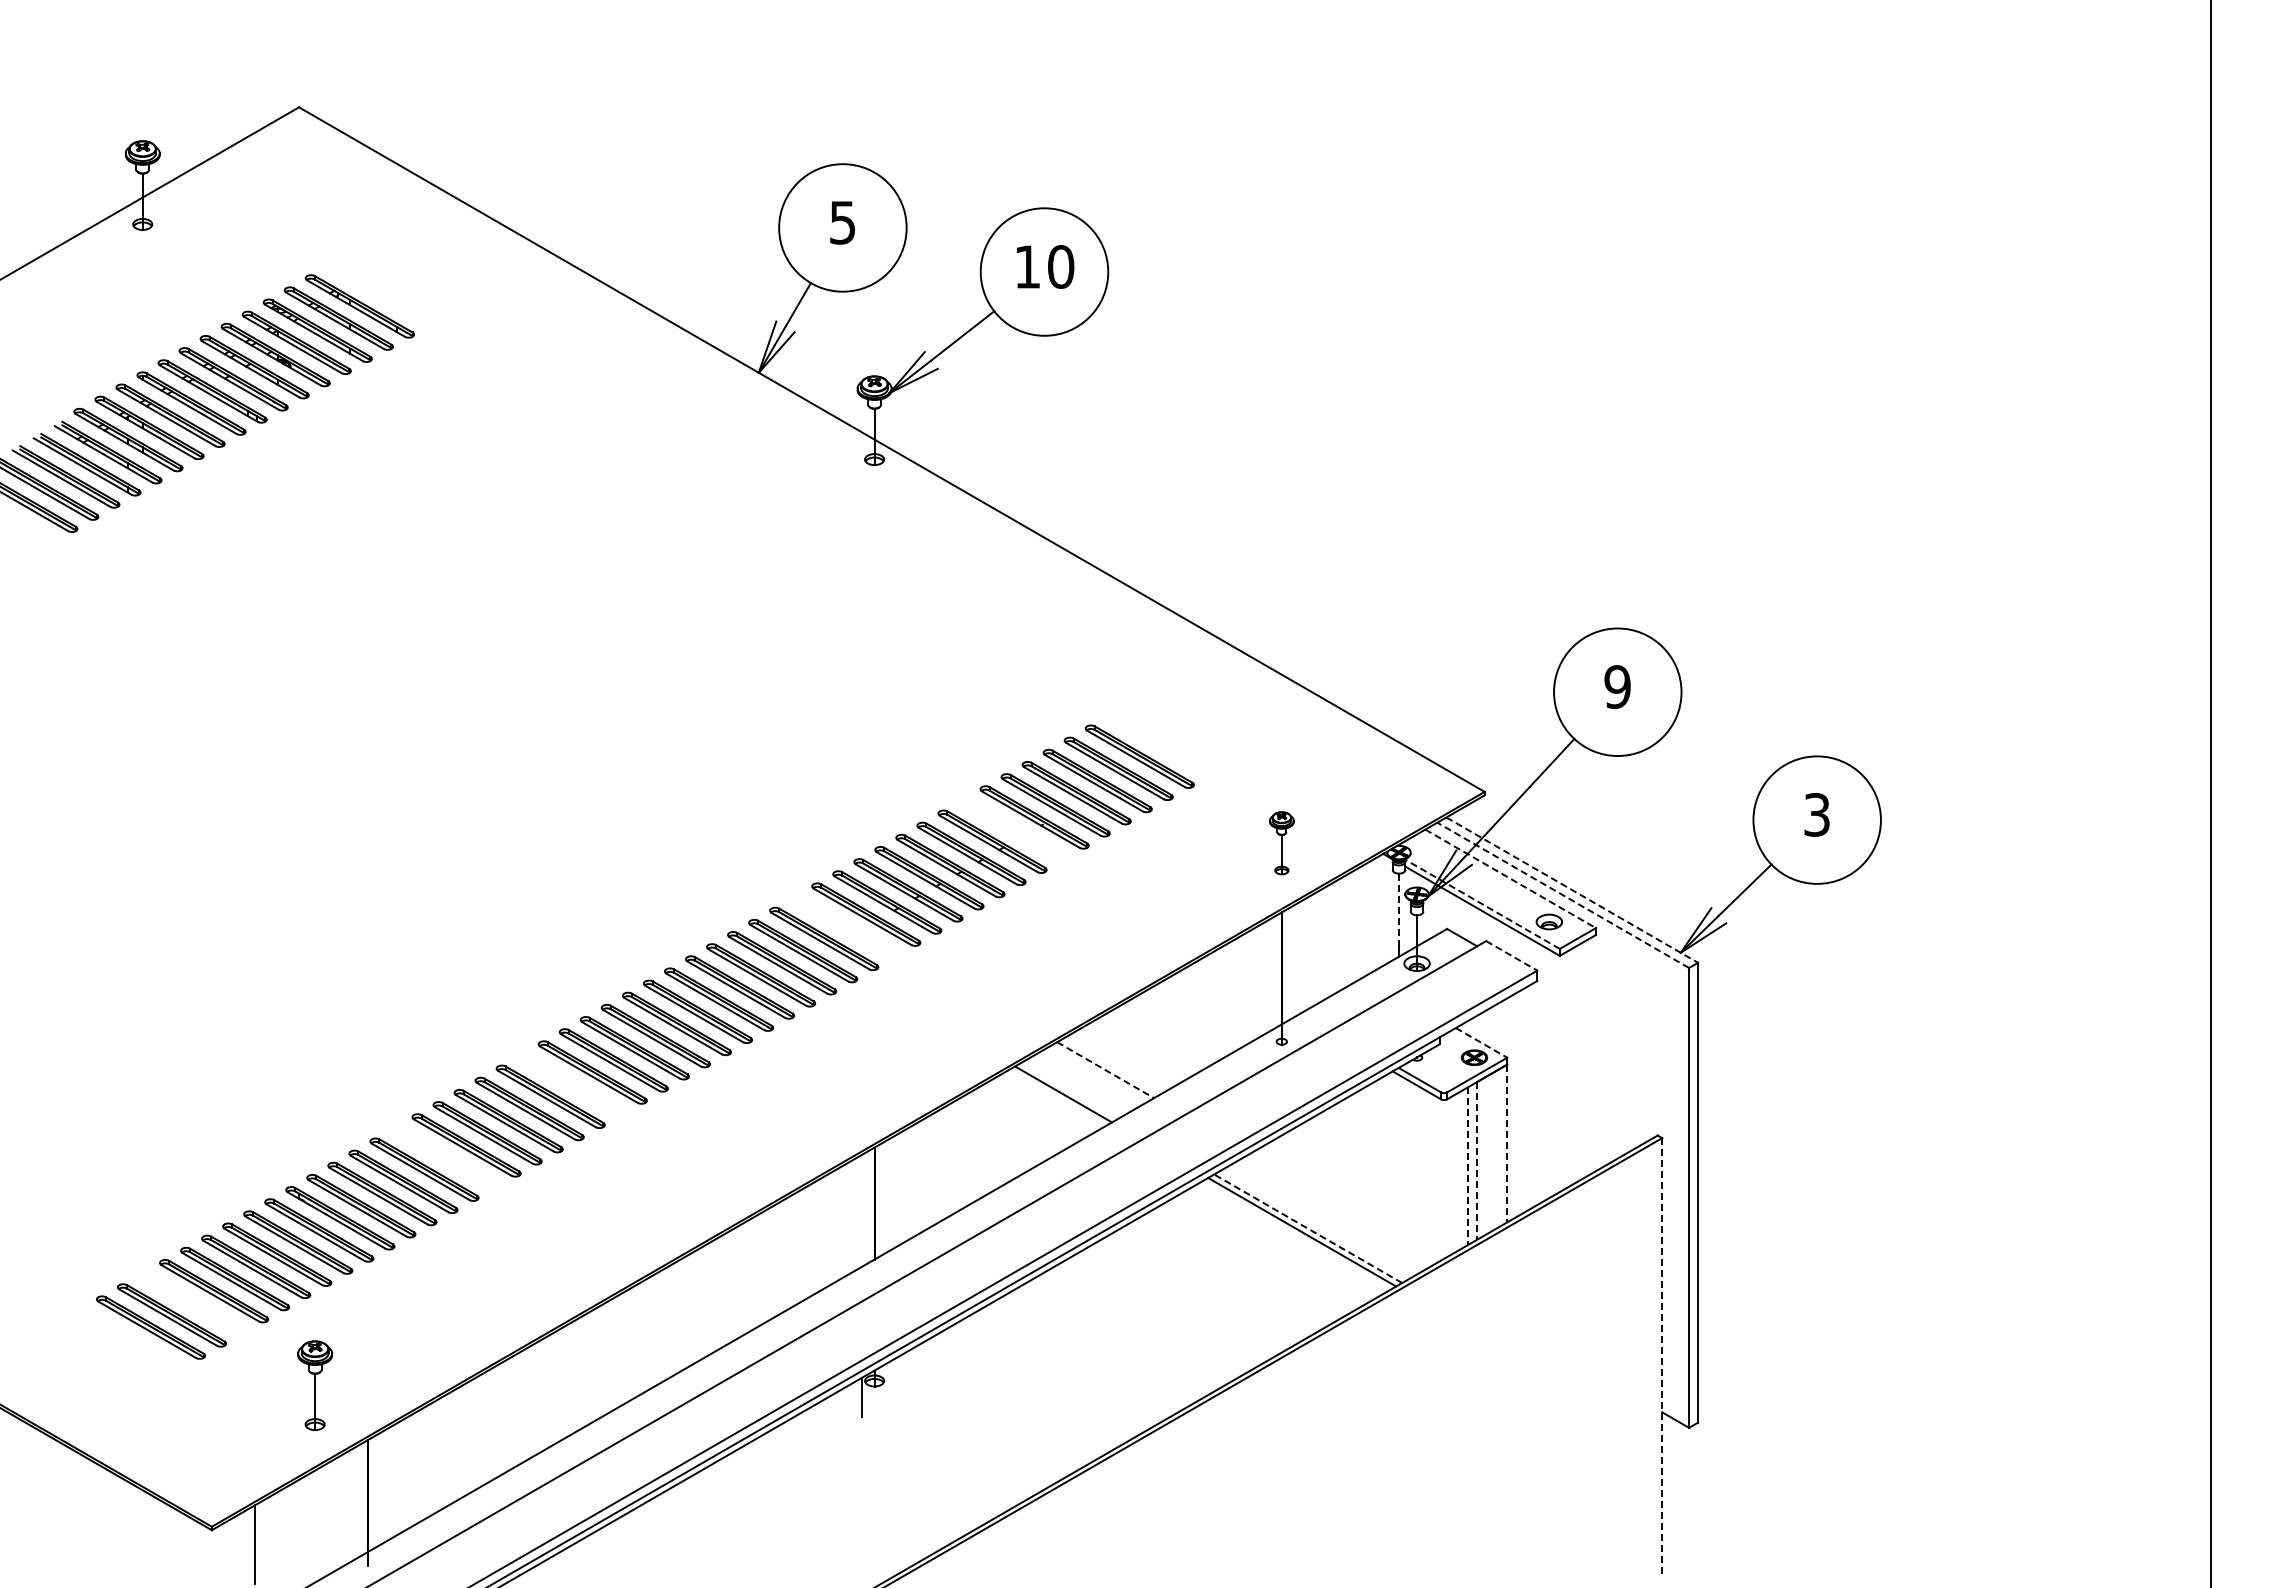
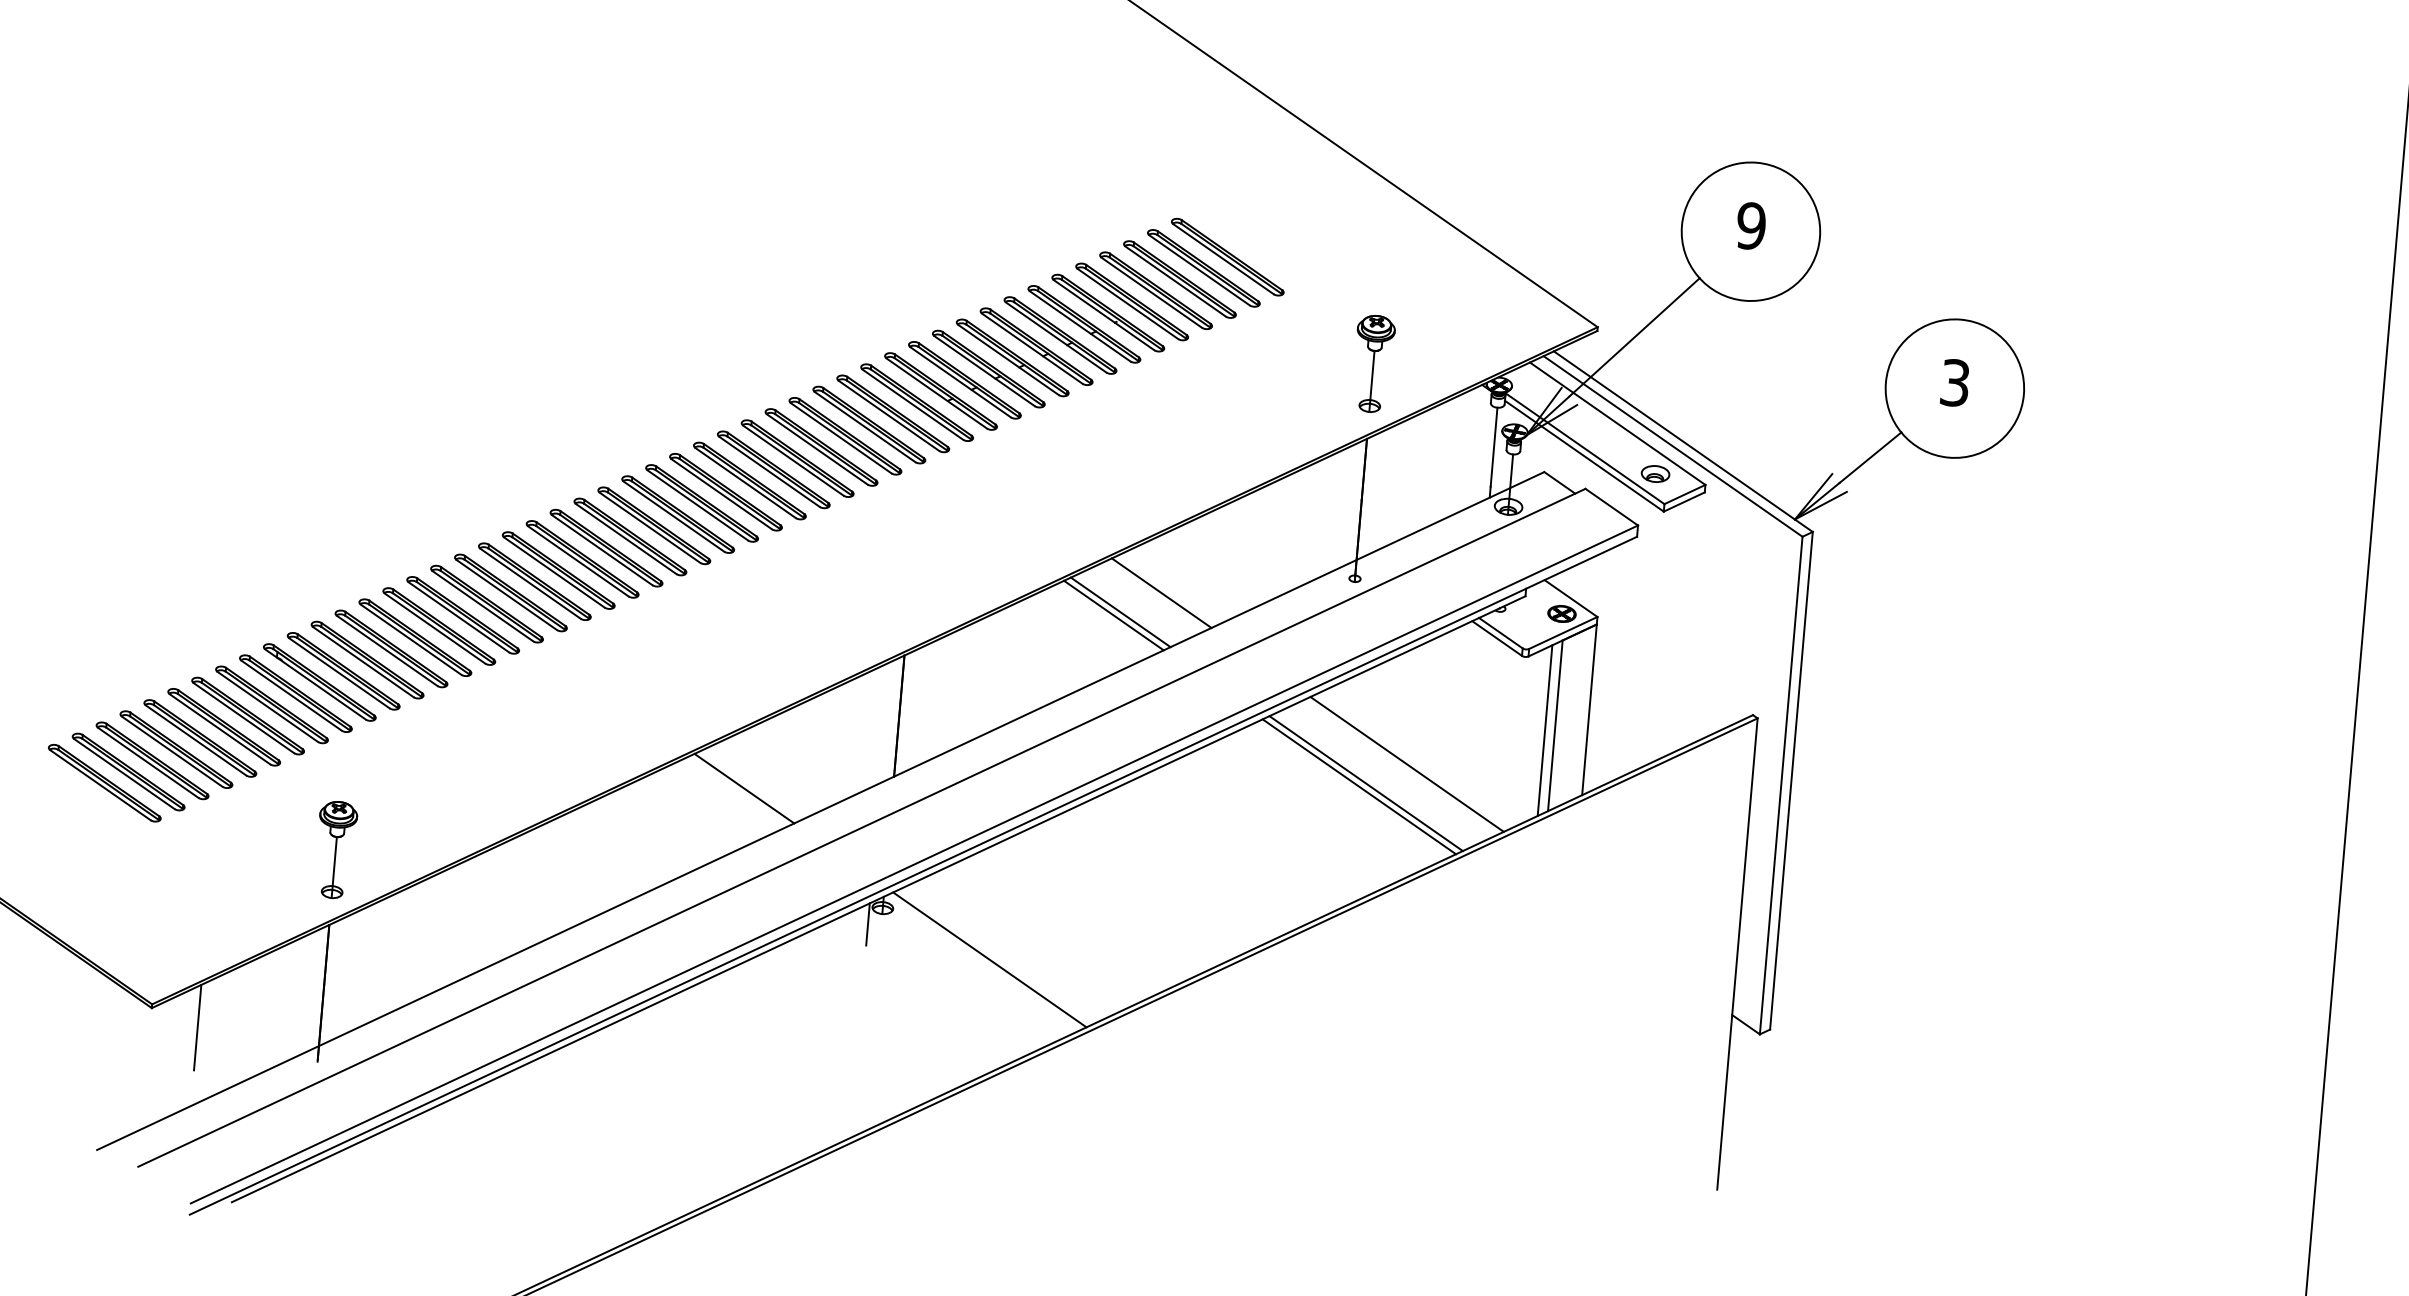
part: (1013, 829) -> (1084, 324), added
part: (1281, 843) -> (1373, 364), size x1.43
line: (1511, 879) -> (1618, 424), dashed -> solid
line: (1572, 890) -> (1683, 442), dashed -> solid
line: (1562, 895) -> (1672, 446), dashed -> solid
line: (1482, 904) -> (1584, 448), dashed -> solid
line: (1399, 909) -> (1494, 446), dashed -> solid
part: (845, 926) -> (893, 413), added
line: (1512, 956) -> (1612, 507), dashed -> solid
line: (1481, 1042) -> (1571, 598), dashed -> solid
line: (1105, 1070) -> (1161, 593), dashed -> solid
part: (571, 1084) -> (582, 559), added
line: (1069, 1090) -> (1120, 611), added
line: (1507, 1143) -> (1589, 709), dashed -> solid
part: (445, 1157) -> (439, 626), added
line: (1477, 1160) -> (1555, 725), dashed -> solid
line: (1468, 1166) -> (1545, 731), dashed -> solid
line: (1344, 1207) -> (1407, 763), added
line: (1308, 1228) -> (1366, 783), dashed -> solid
line: (737, 1282) -> (743, 788), added
part: (193, 1303) -> (153, 761), added
line: (1662, 1355) -> (1737, 953), dashed -> solid
part: (314, 1385) -> (335, 849), moved
line: (976, 1419) -> (989, 959), added

